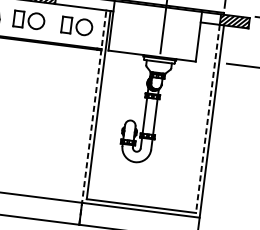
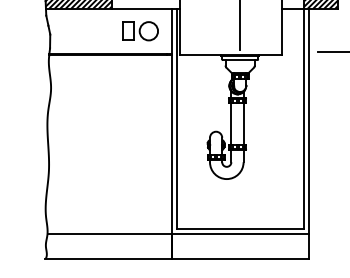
part: (29, 20) -> (84, 31), removed
line: (92, 117) -> (171, 133), dashed -> solid
line: (208, 118) -> (304, 118), dashed -> solid

